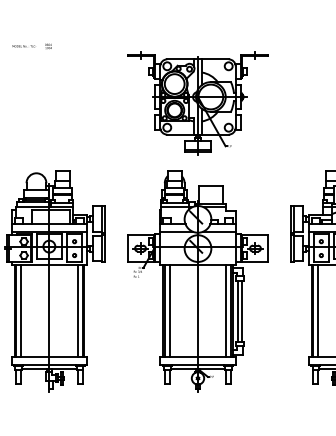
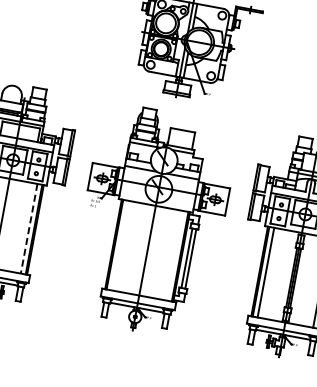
line: (169, 310) -> (119, 244), removed
line: (226, 310) -> (175, 255), removed
line: (77, 311) -> (28, 229), solid -> dashed

